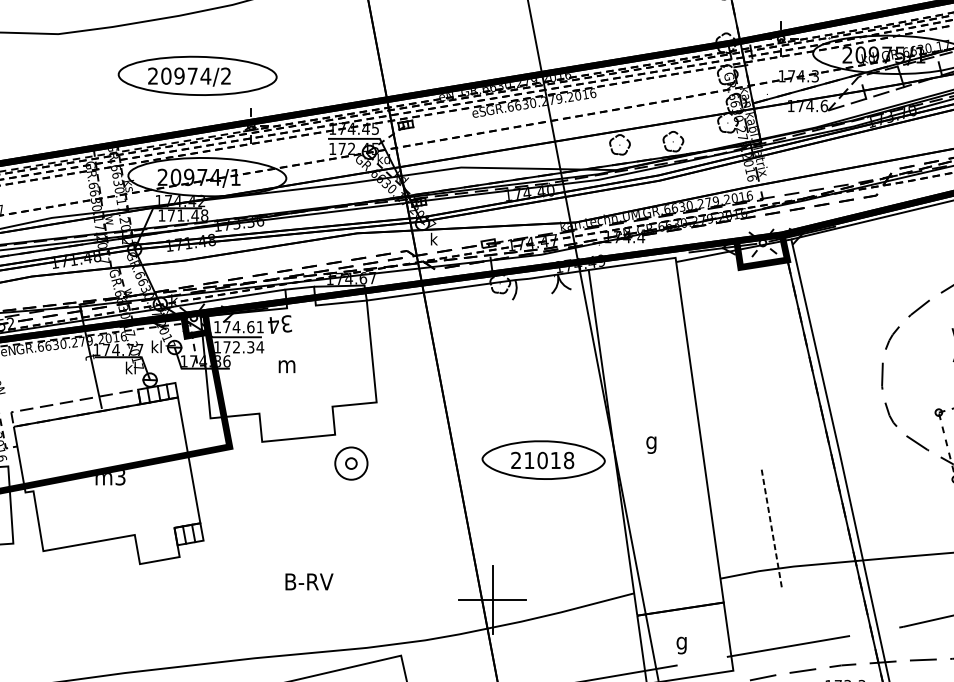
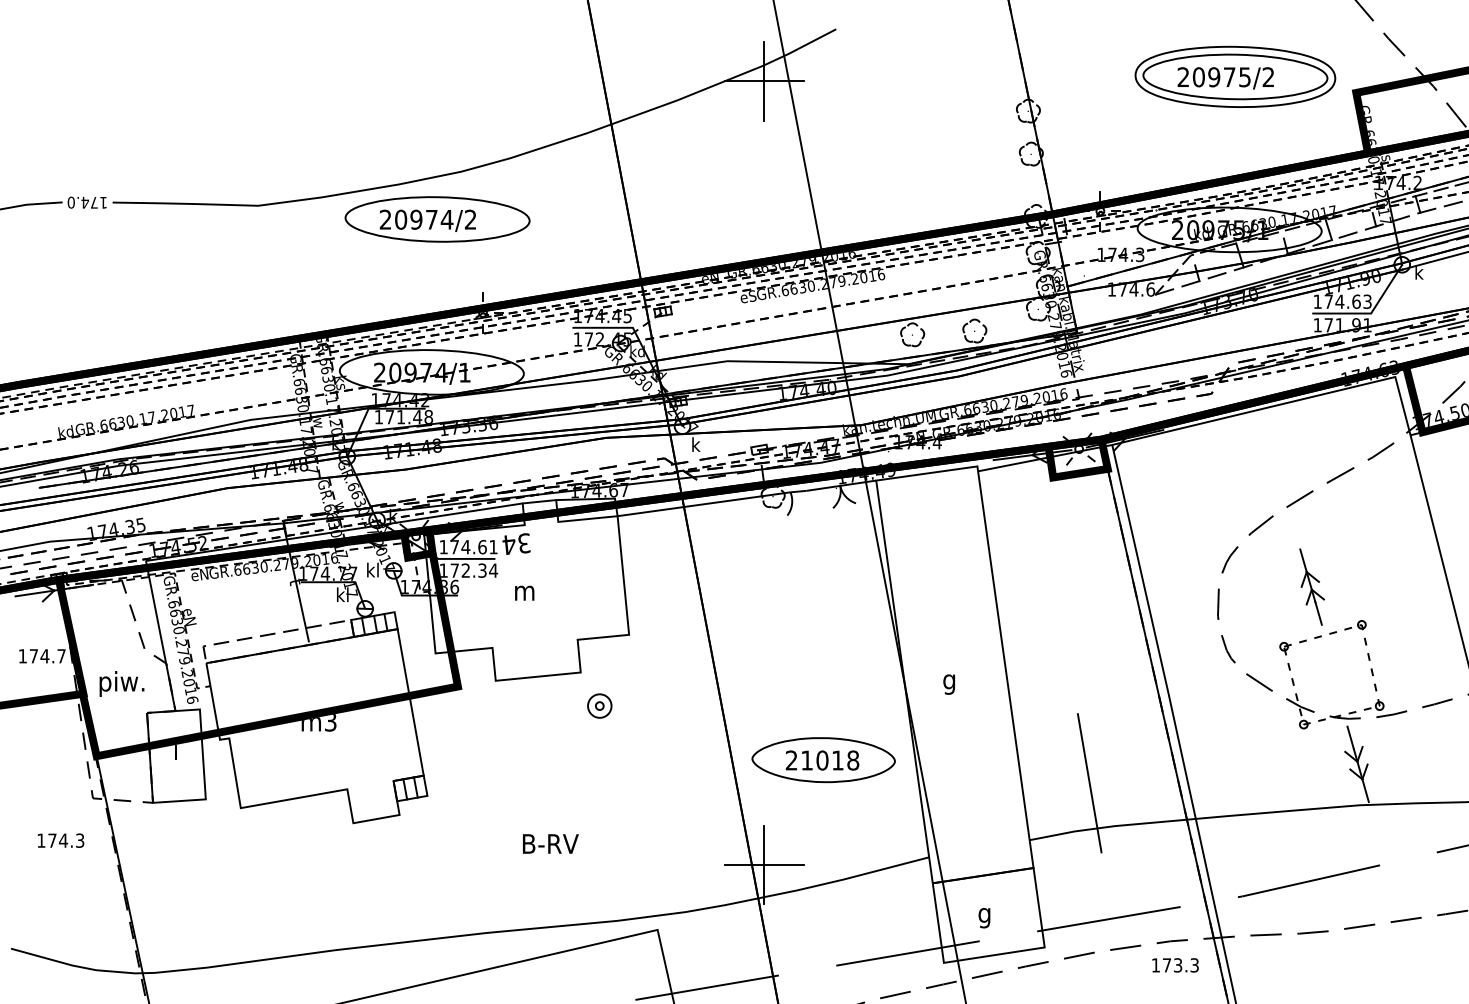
part: (197, 75) -> (437, 219), moved
part: (543, 460) -> (823, 760), moved
part: (351, 463) -> (599, 705), size x0.62
line: (771, 530) -> (1089, 783), dashed -> solid

